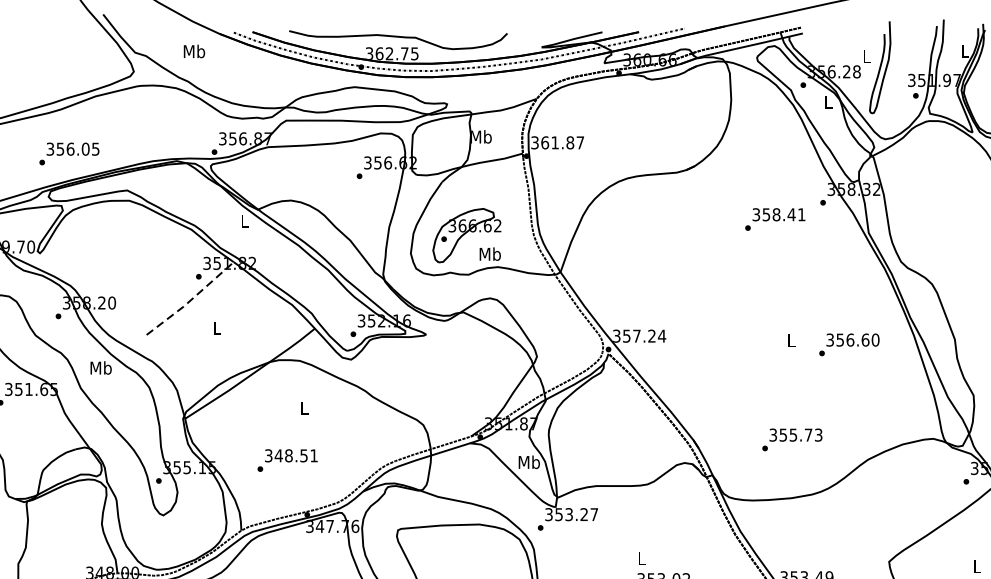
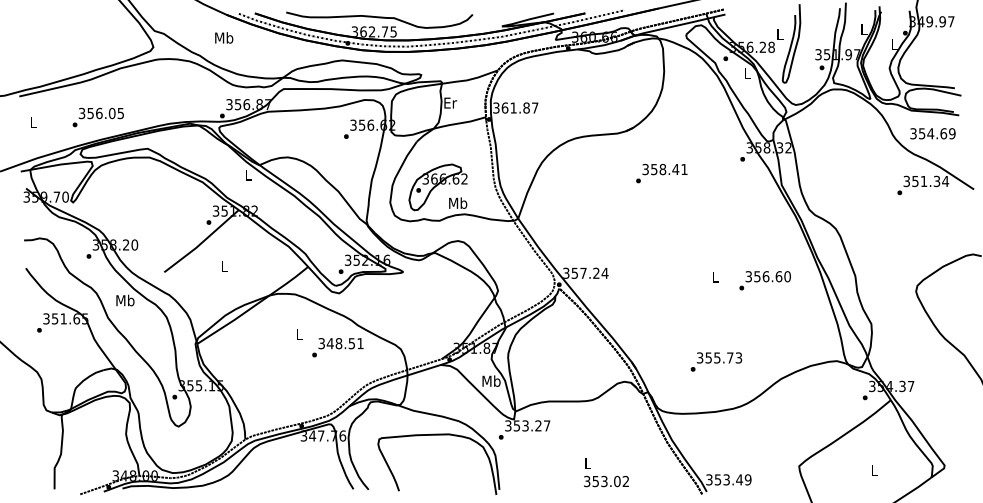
text: (194, 50) -> (224, 37), moved
text: (481, 136) -> (450, 102), Mb -> Er
text: (774, 219) -> (661, 173), moved
line: (190, 300) -> (201, 242), dashed -> solid
text: (287, 460) -> (337, 347), moved

